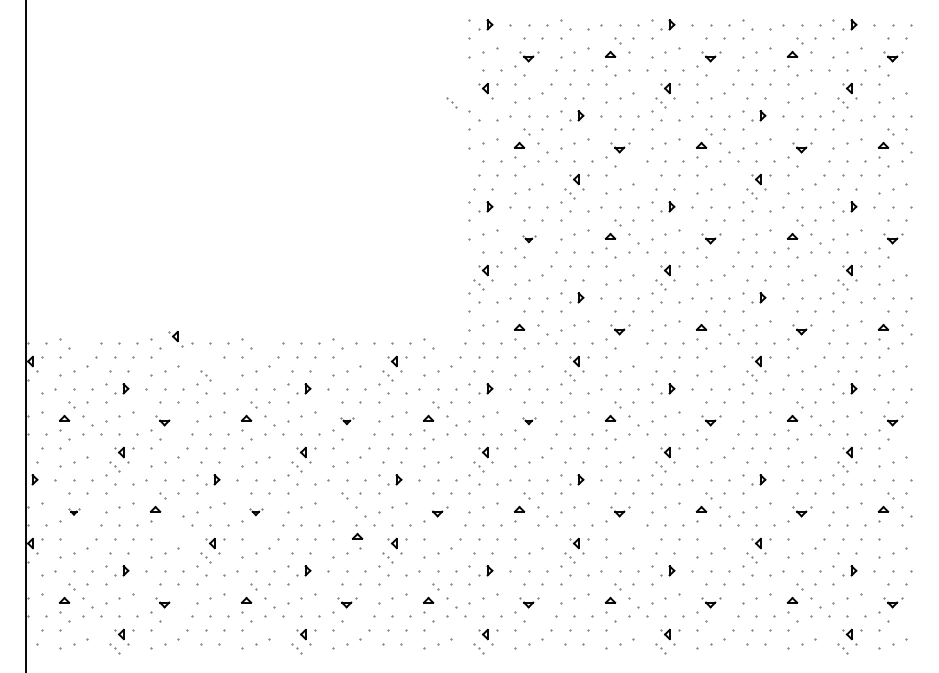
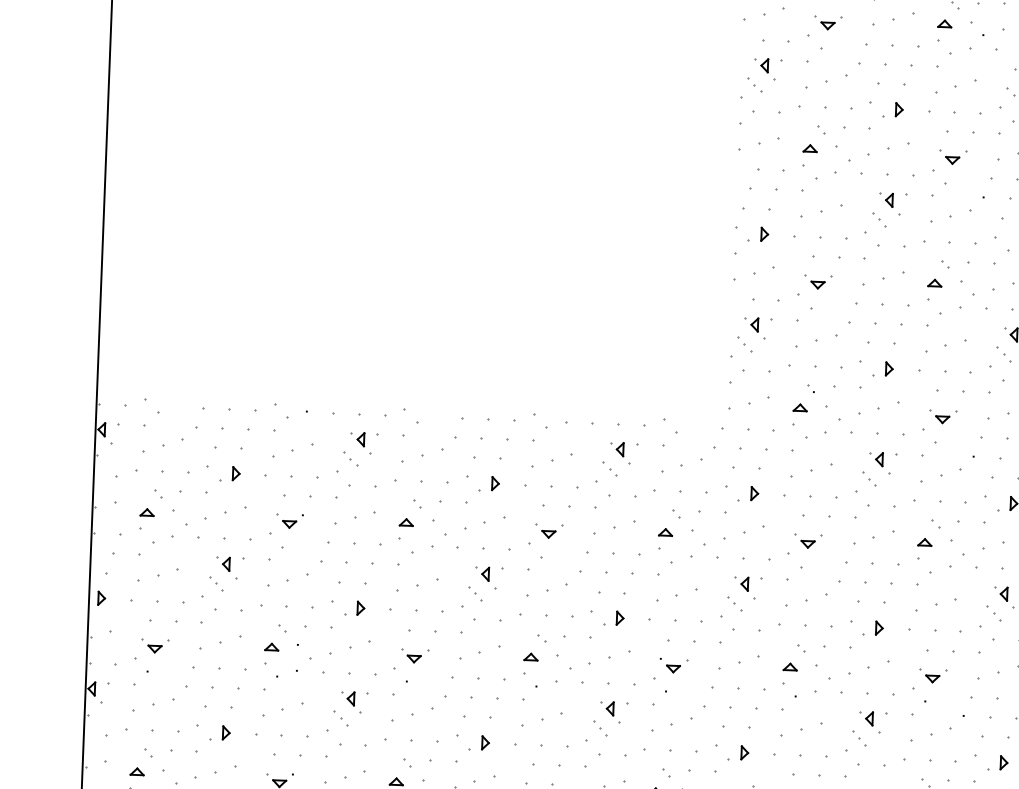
part: (451, 102) -> (754, 85), moved
part: (529, 238) -> (819, 281), size x1.43
part: (175, 338) -> (360, 442), moved
part: (347, 420) -> (550, 531), size x1.43
part: (529, 420) -> (809, 540), size x1.43
part: (74, 511) -> (156, 645), size x1.67
part: (256, 511) -> (415, 655), size x1.43
part: (357, 536) -> (531, 657), moved

